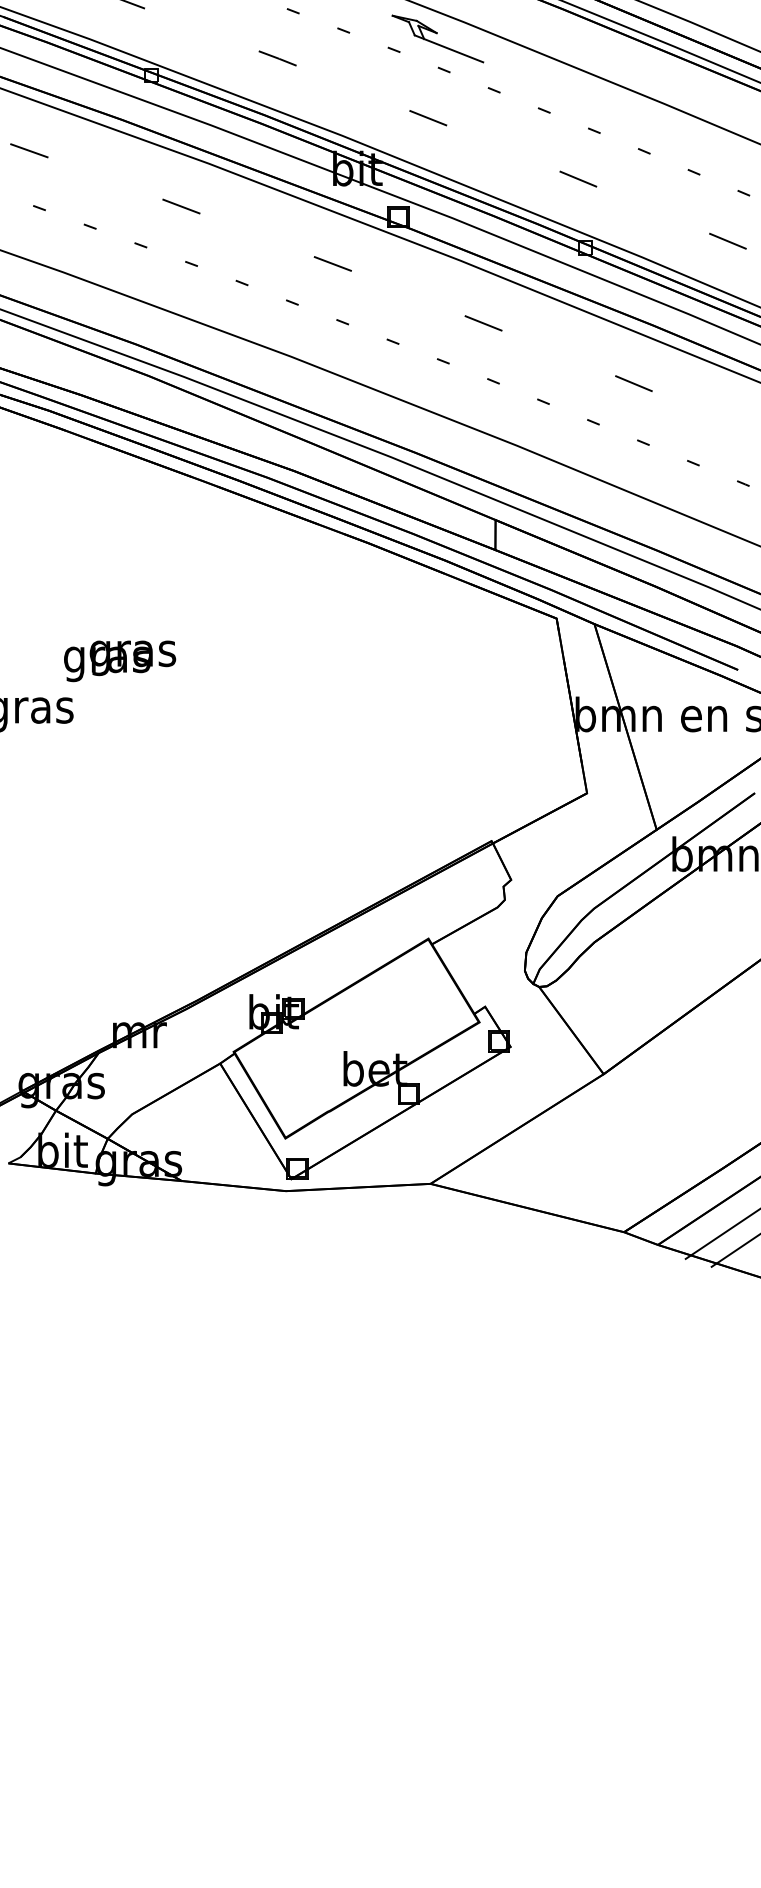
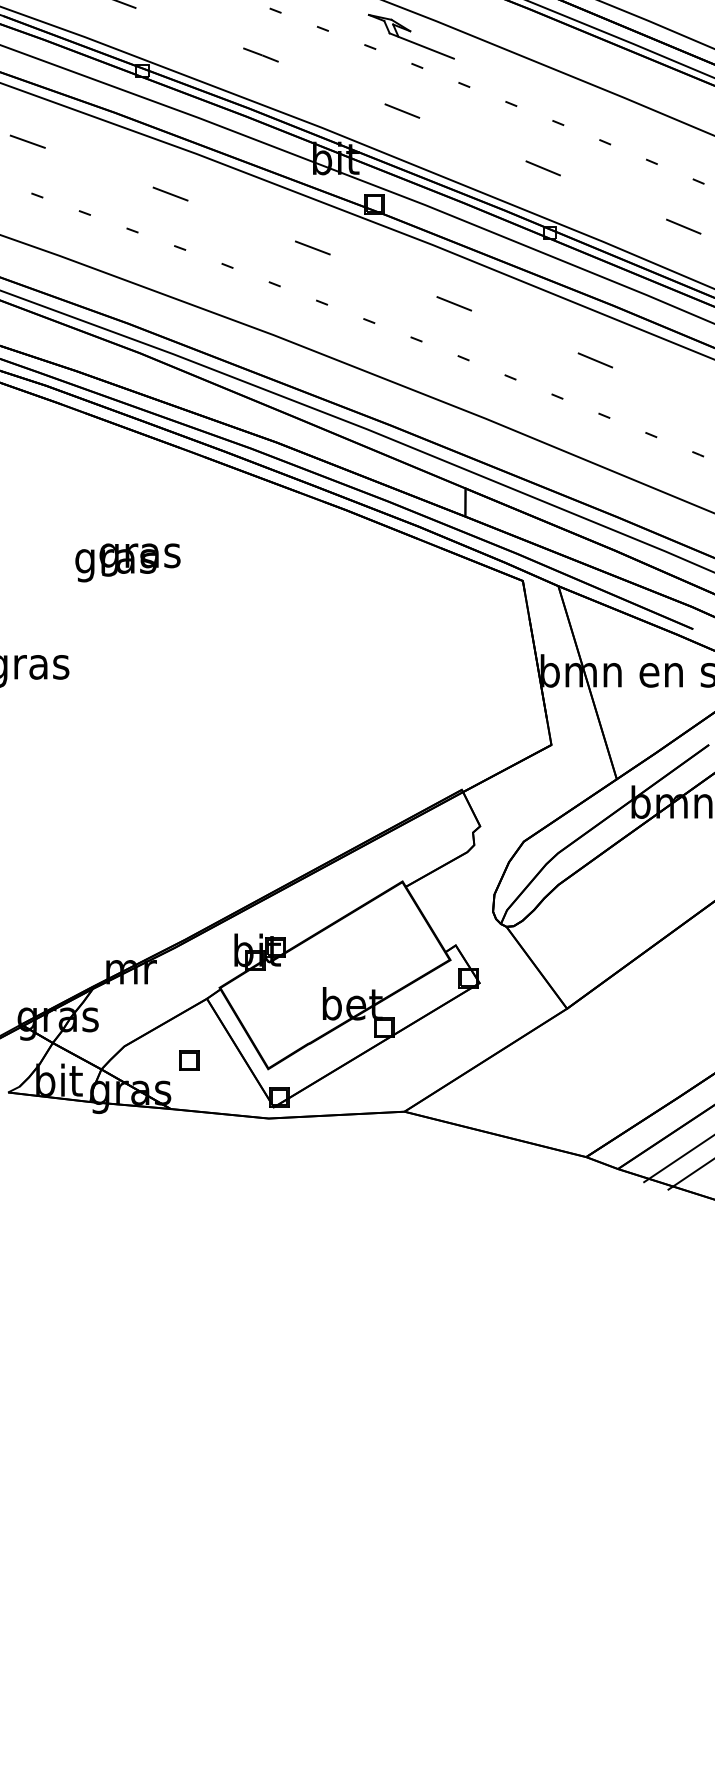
text: (120, 661) -> (128, 563), moved
part: (201, 1129) -> (189, 1060), added

